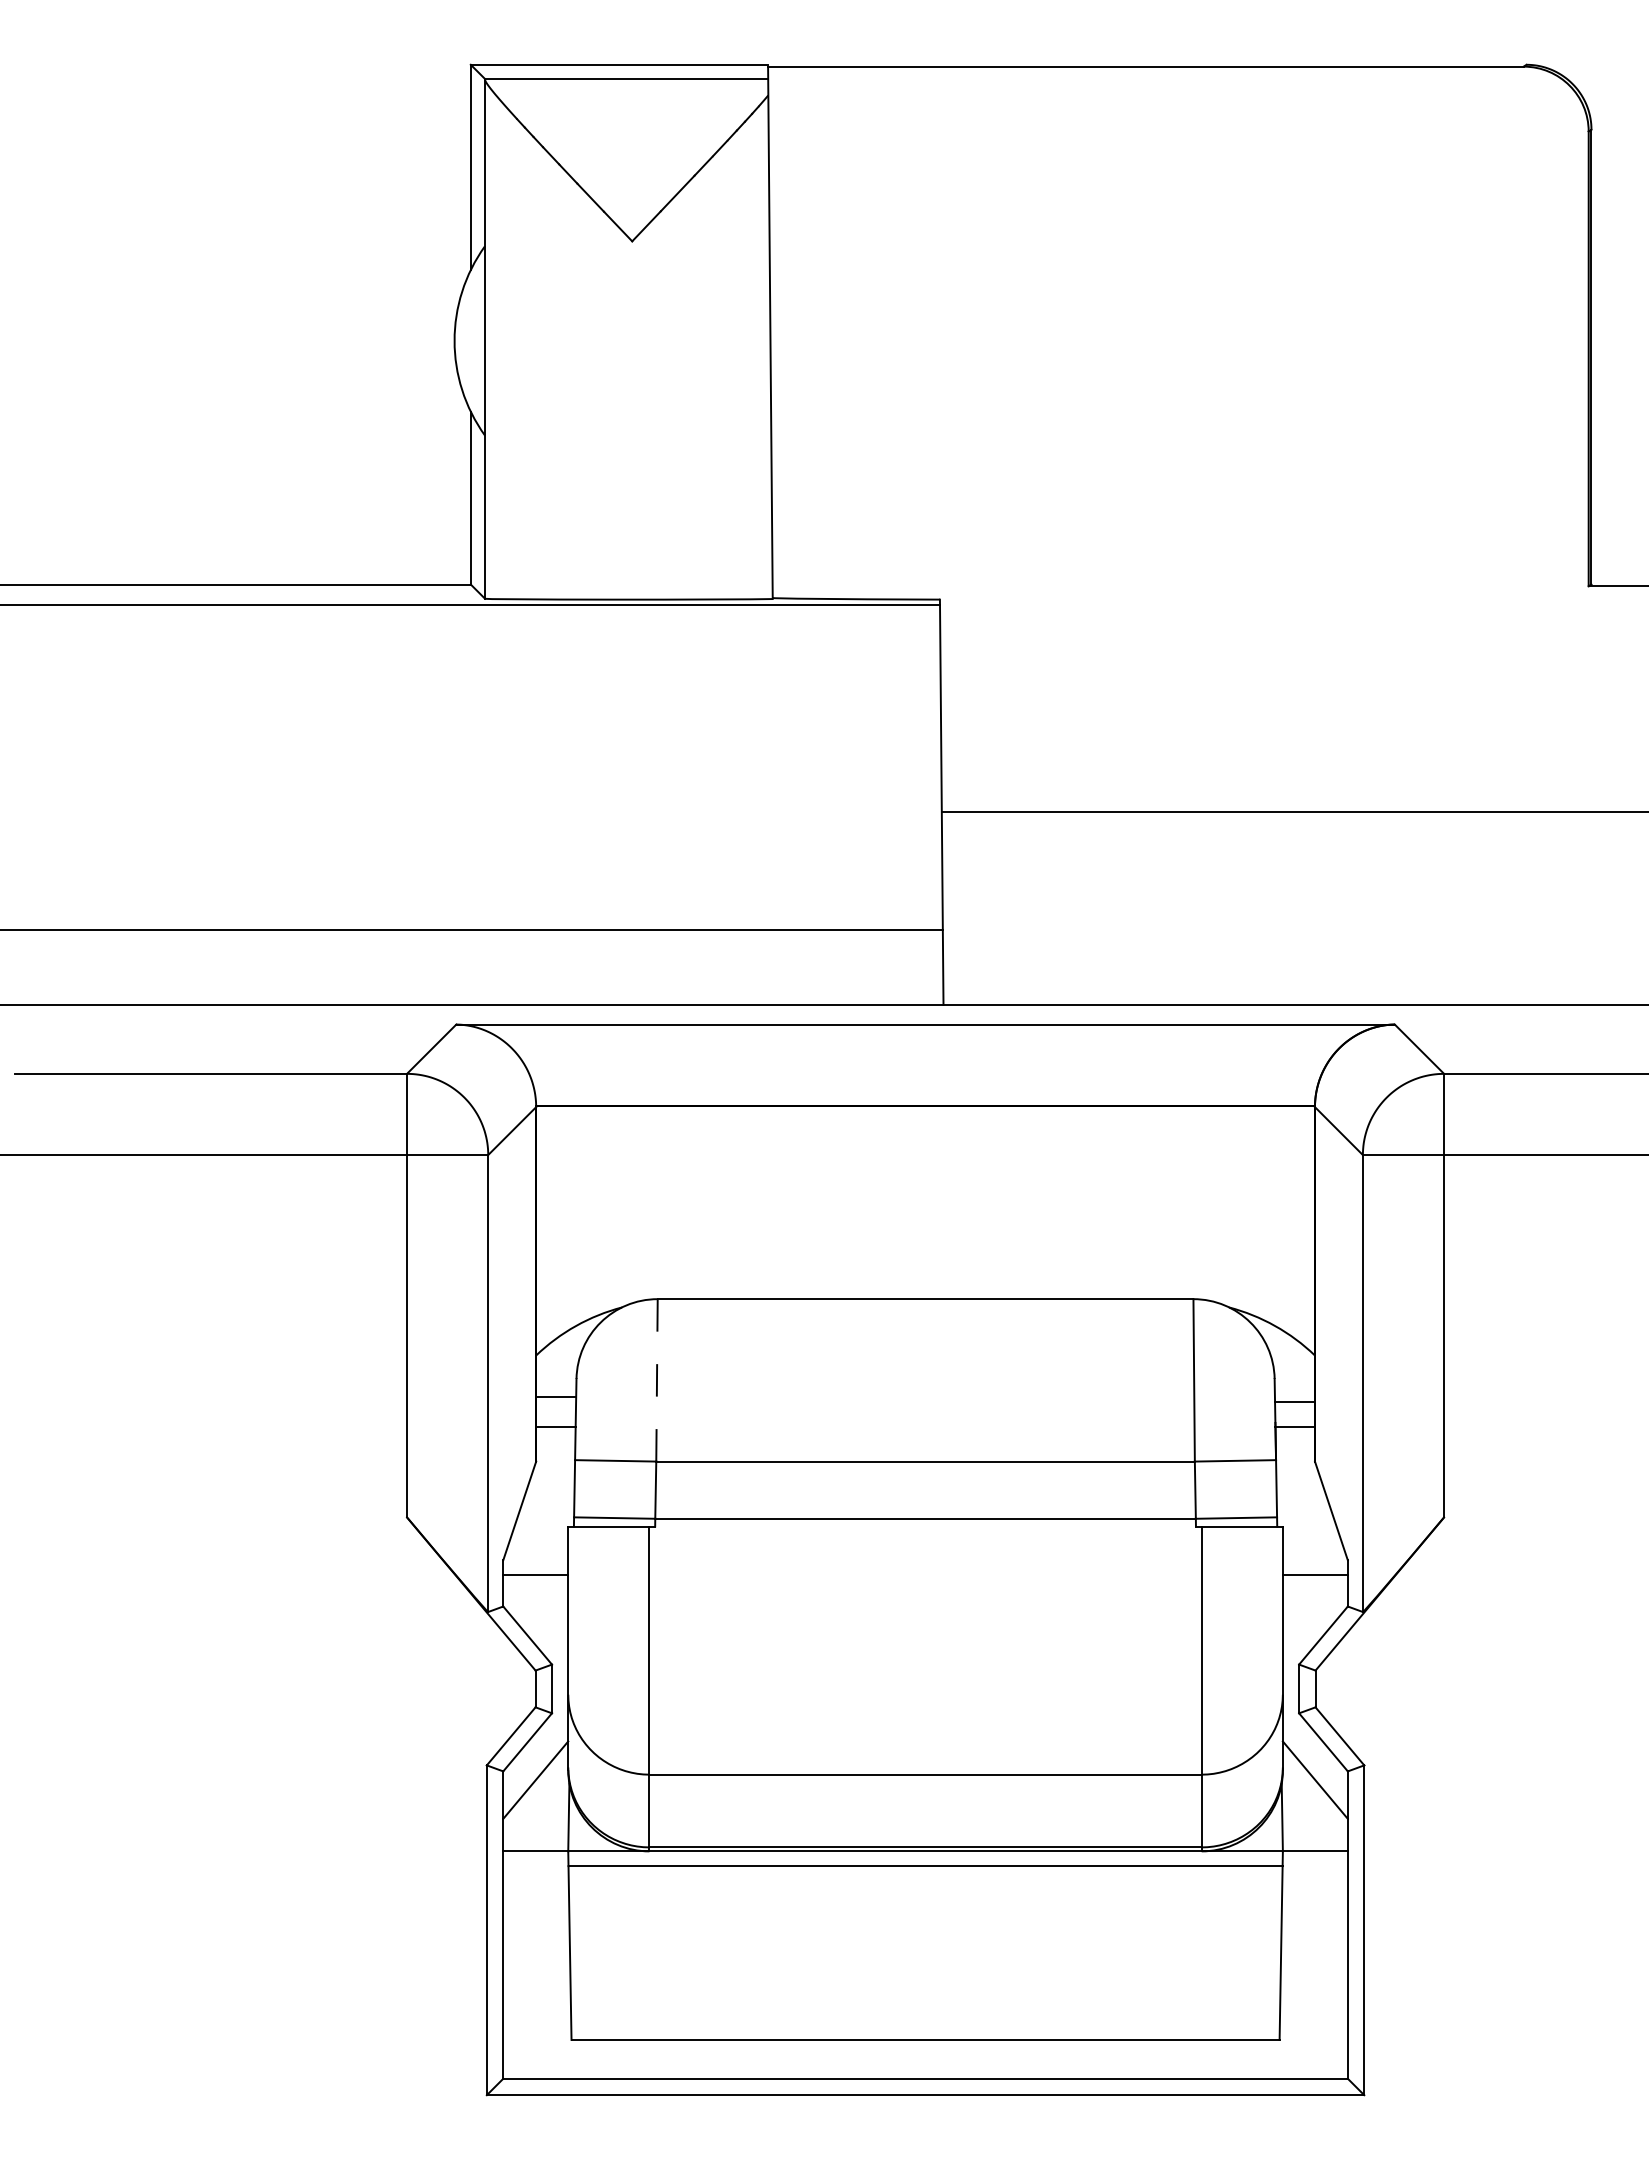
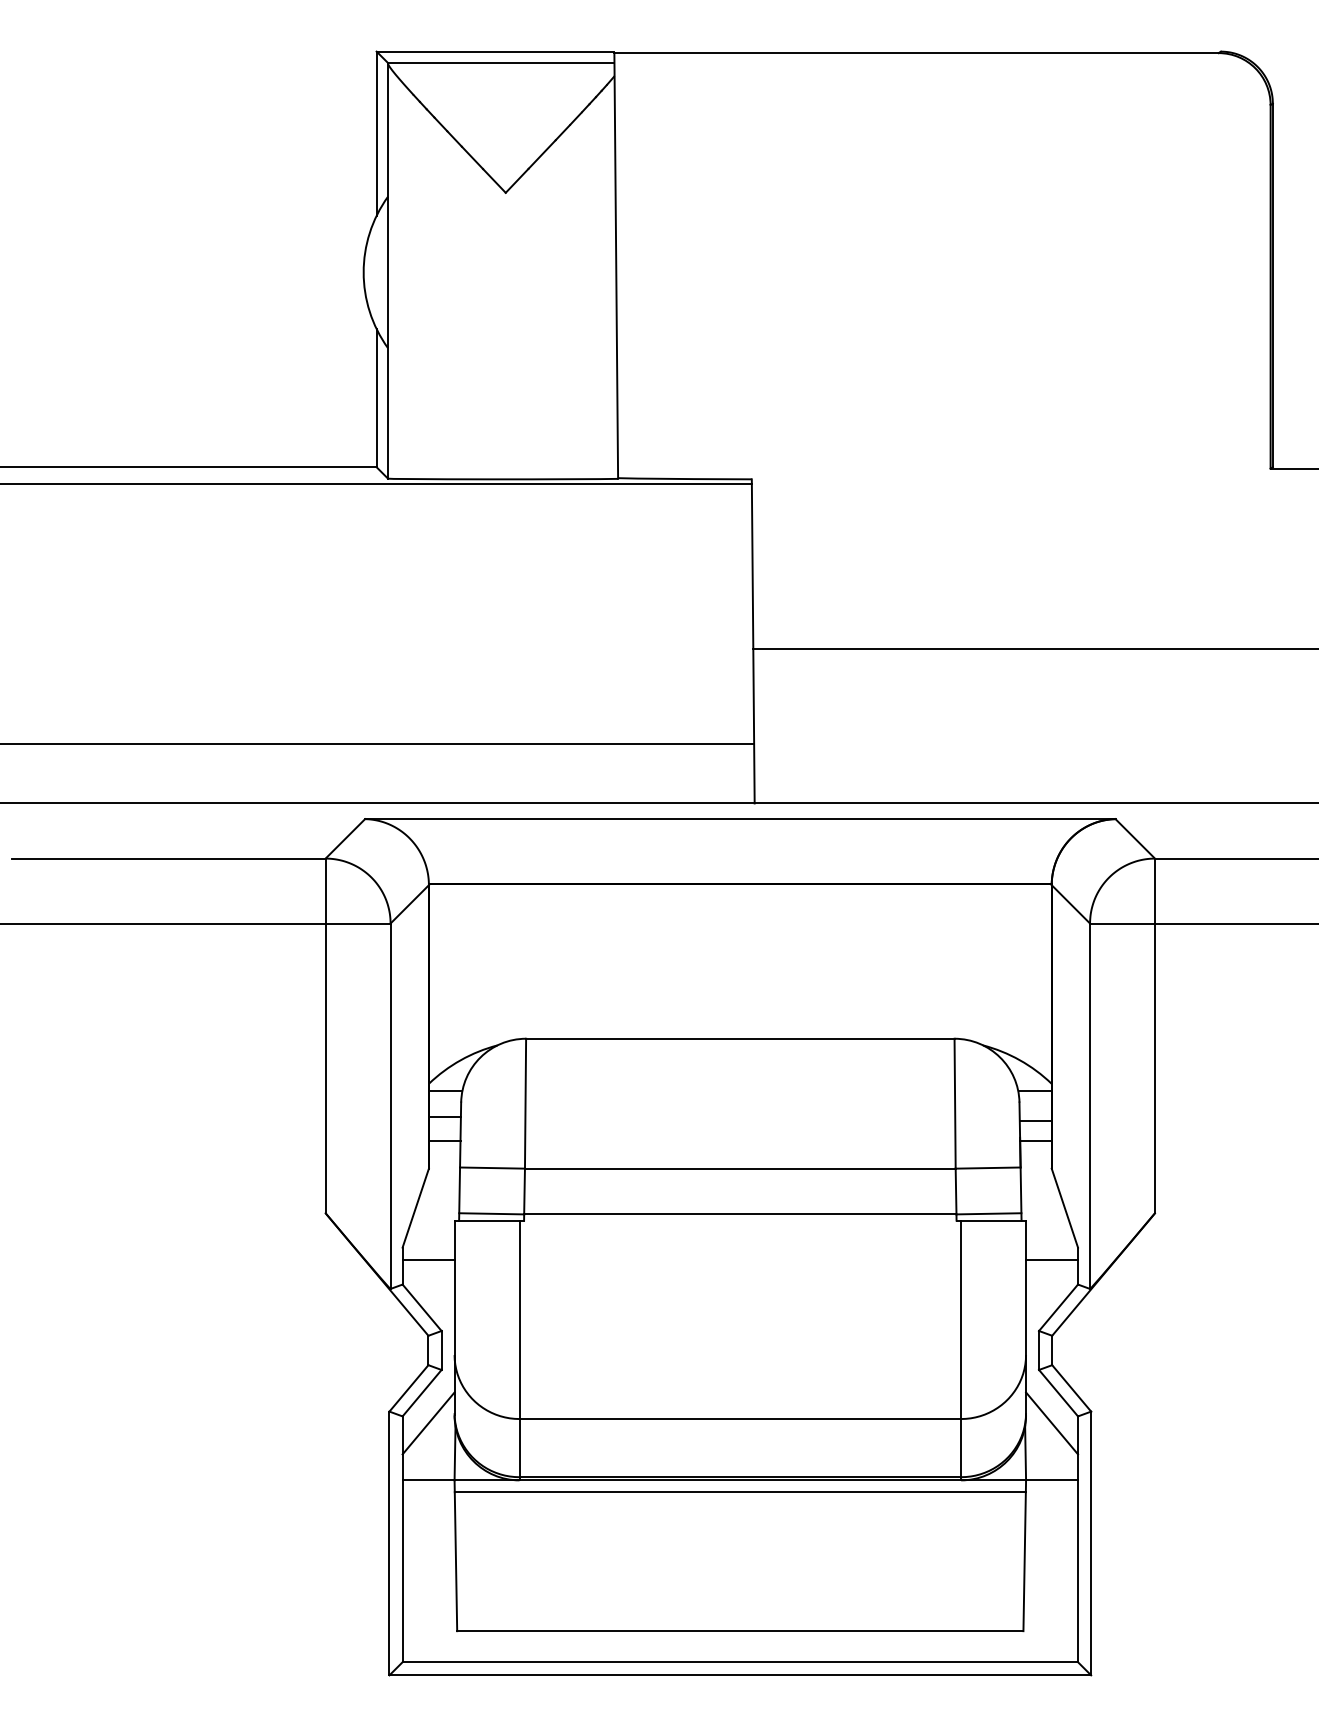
line: (556, 1364) -> (445, 1091), added
line: (1294, 1364) -> (1035, 1091), added
line: (657, 1379) -> (525, 1103), dashed -> solid

